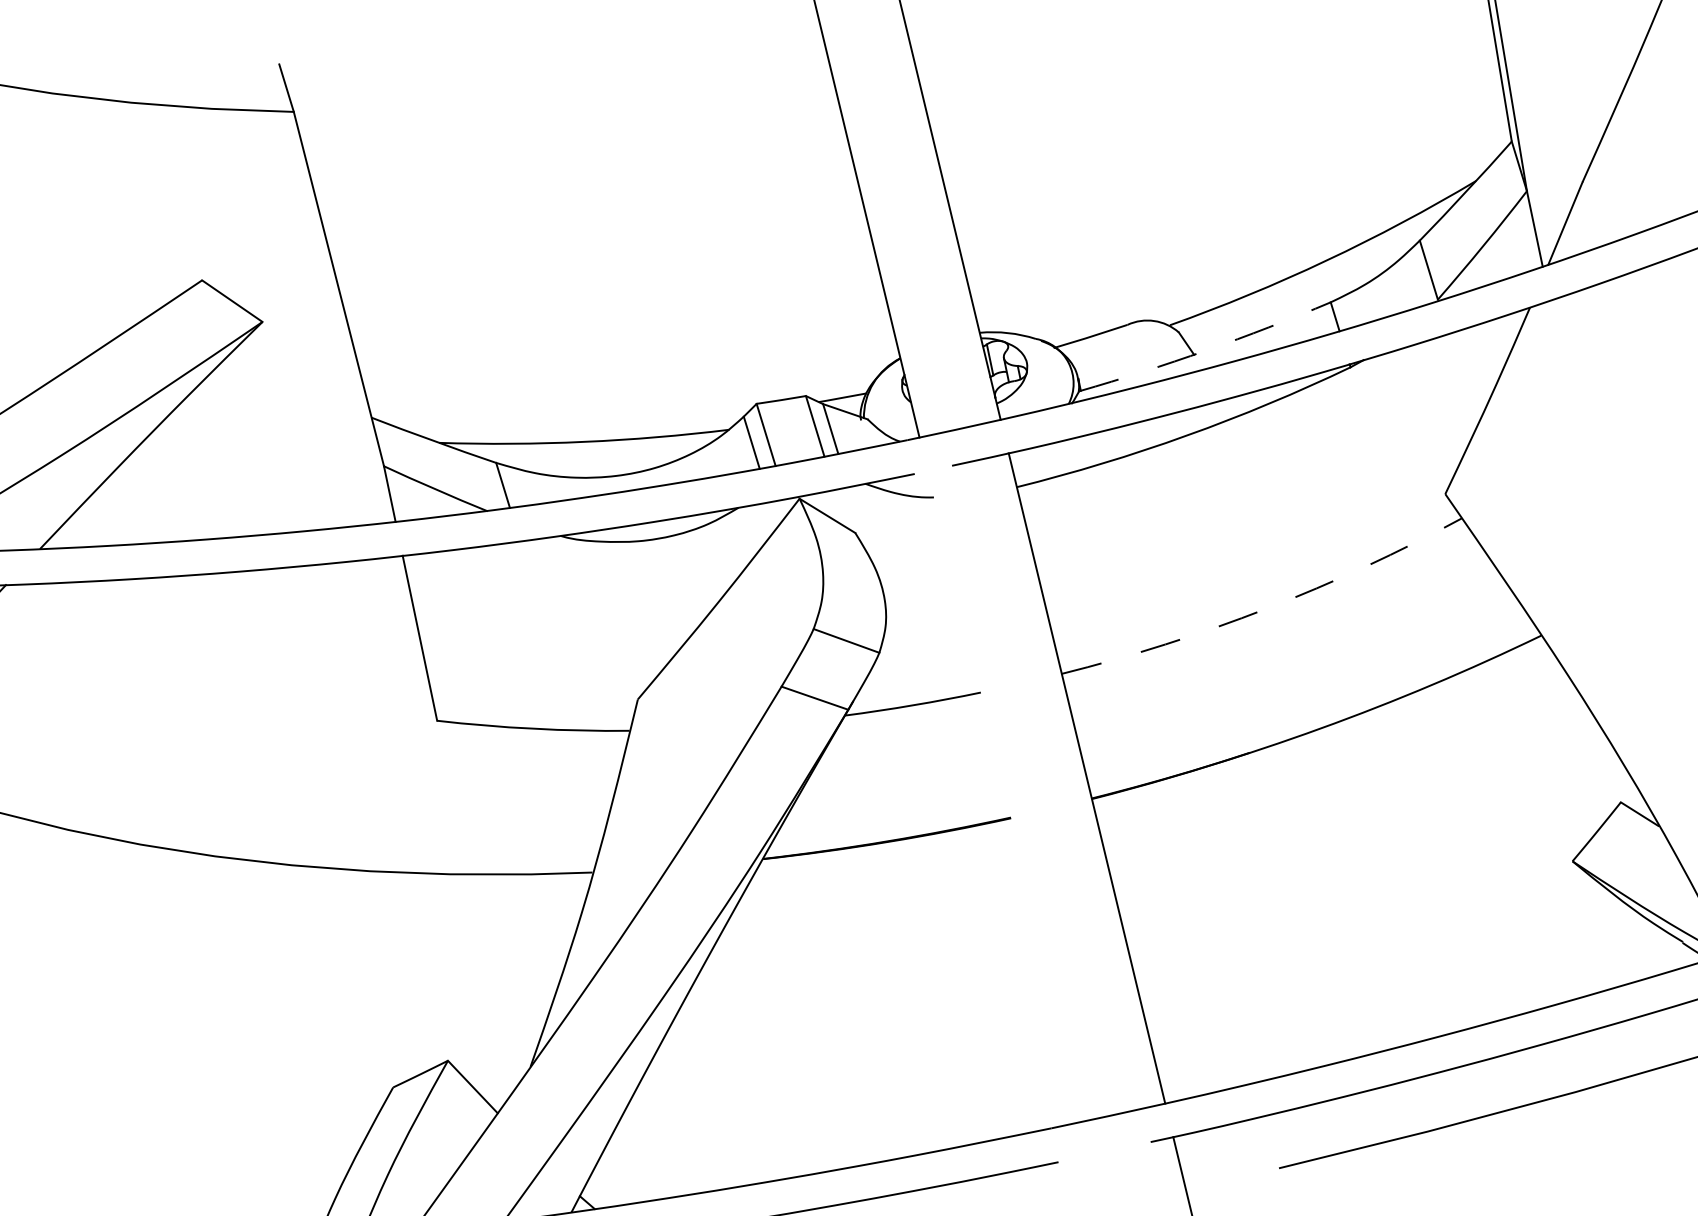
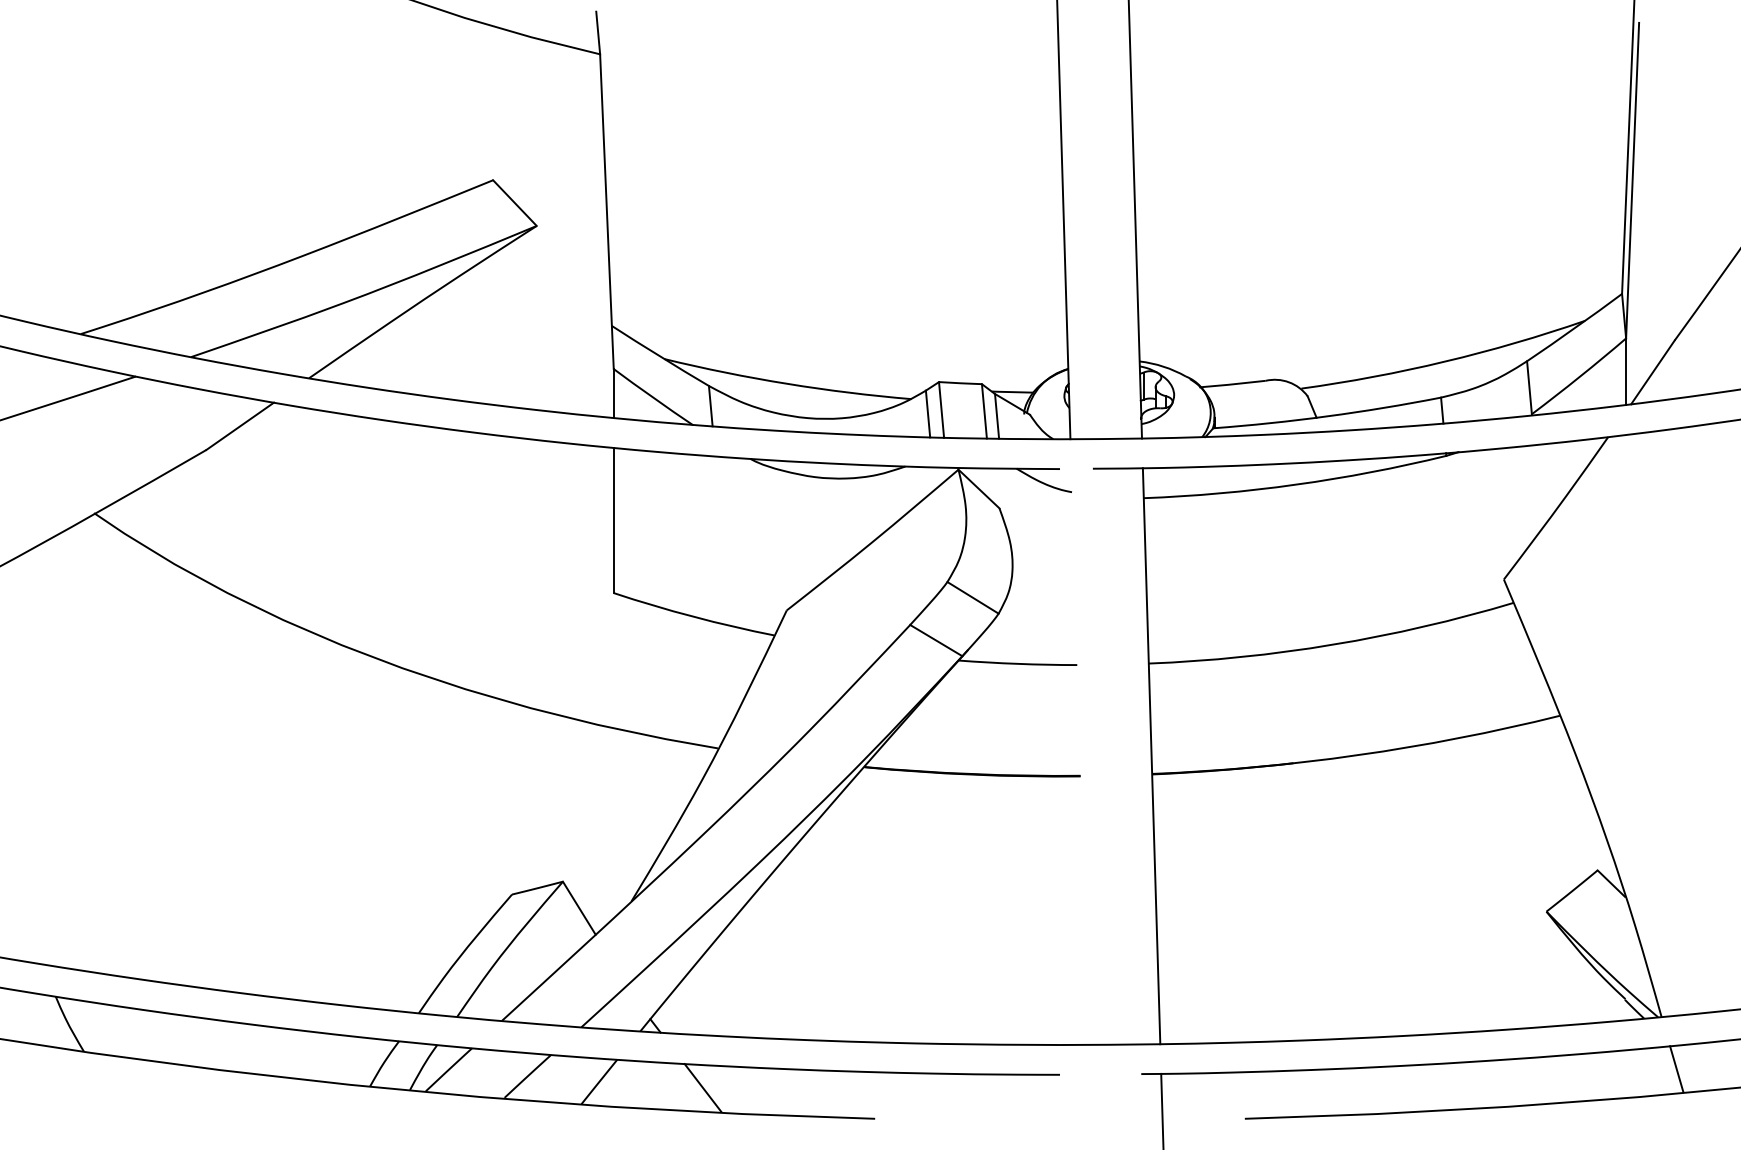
arc: (1206, 350) -> (1327, 416), dashed -> solid
arc: (1267, 608) -> (1333, 644), dashed -> solid

